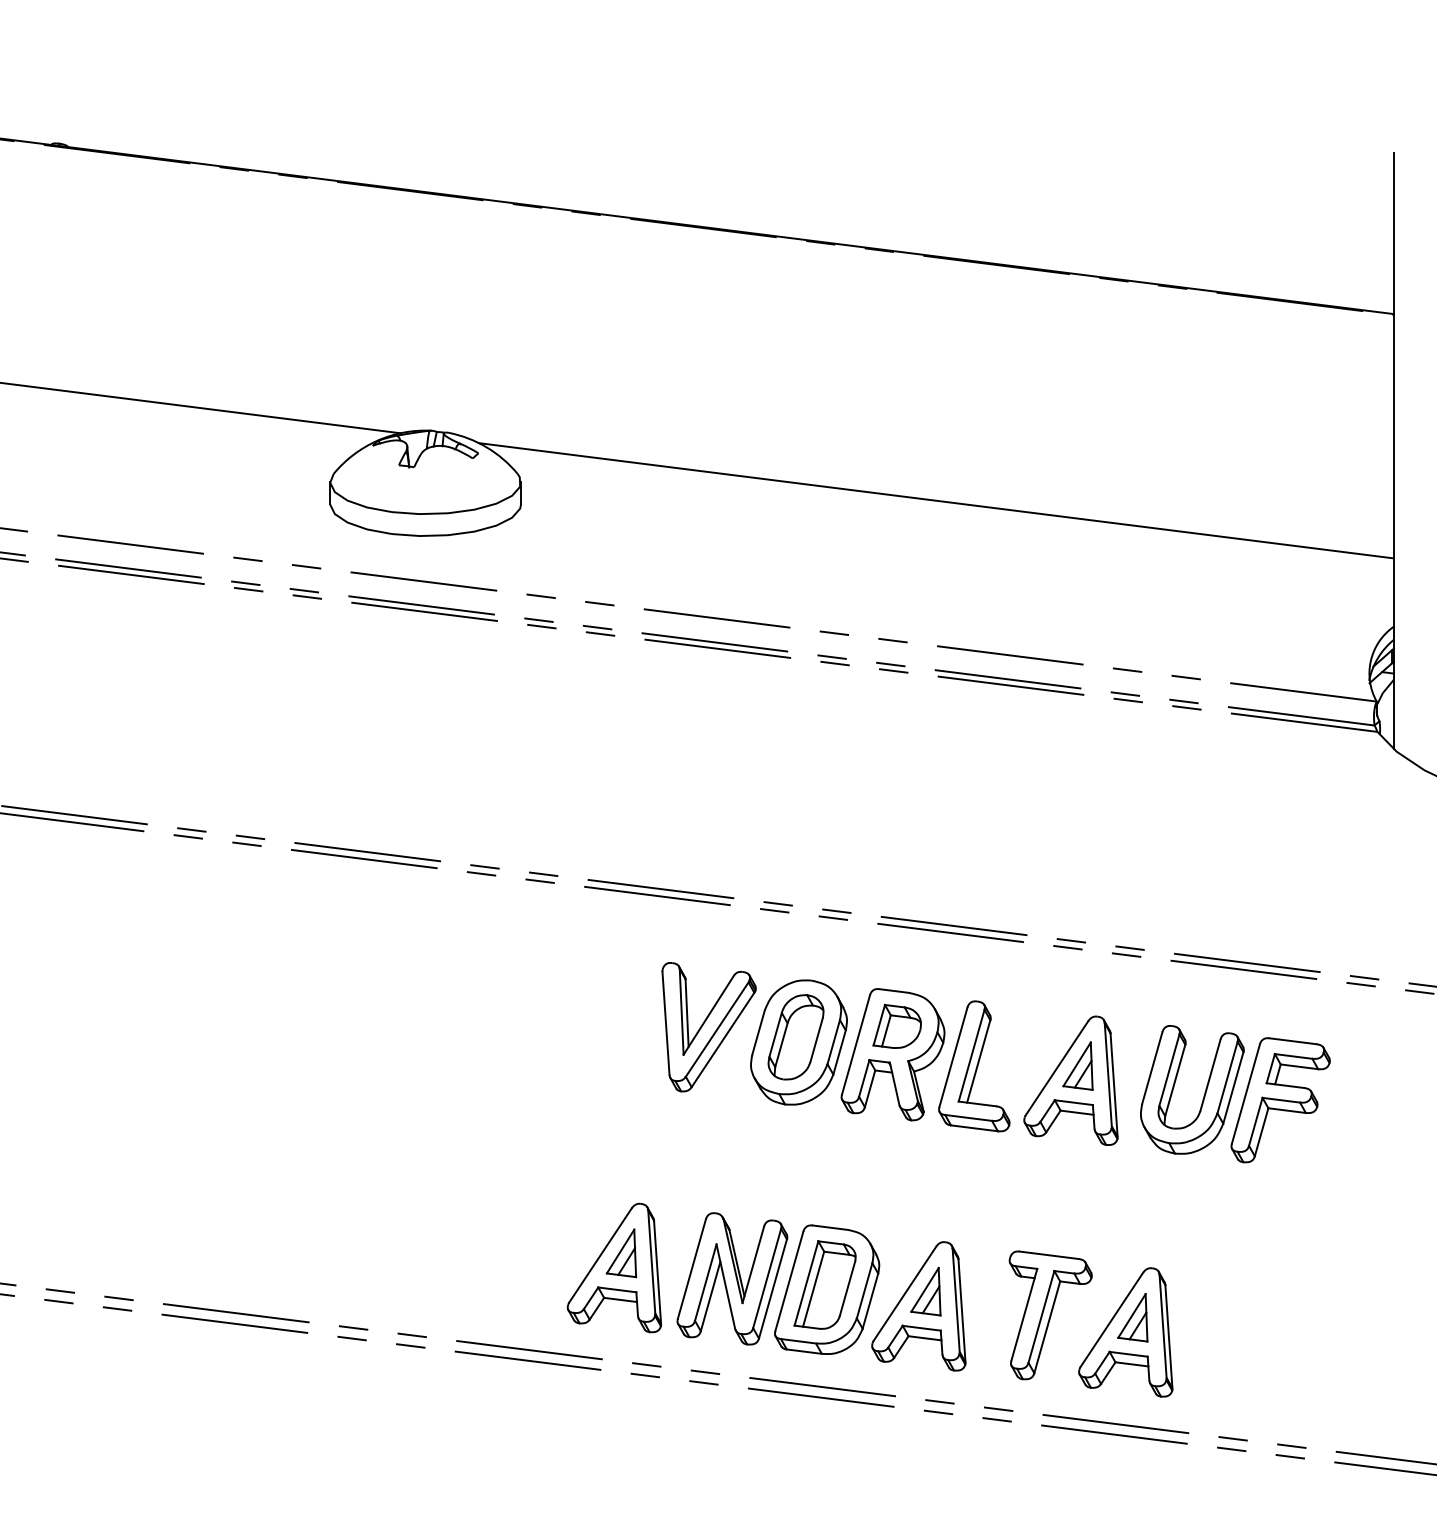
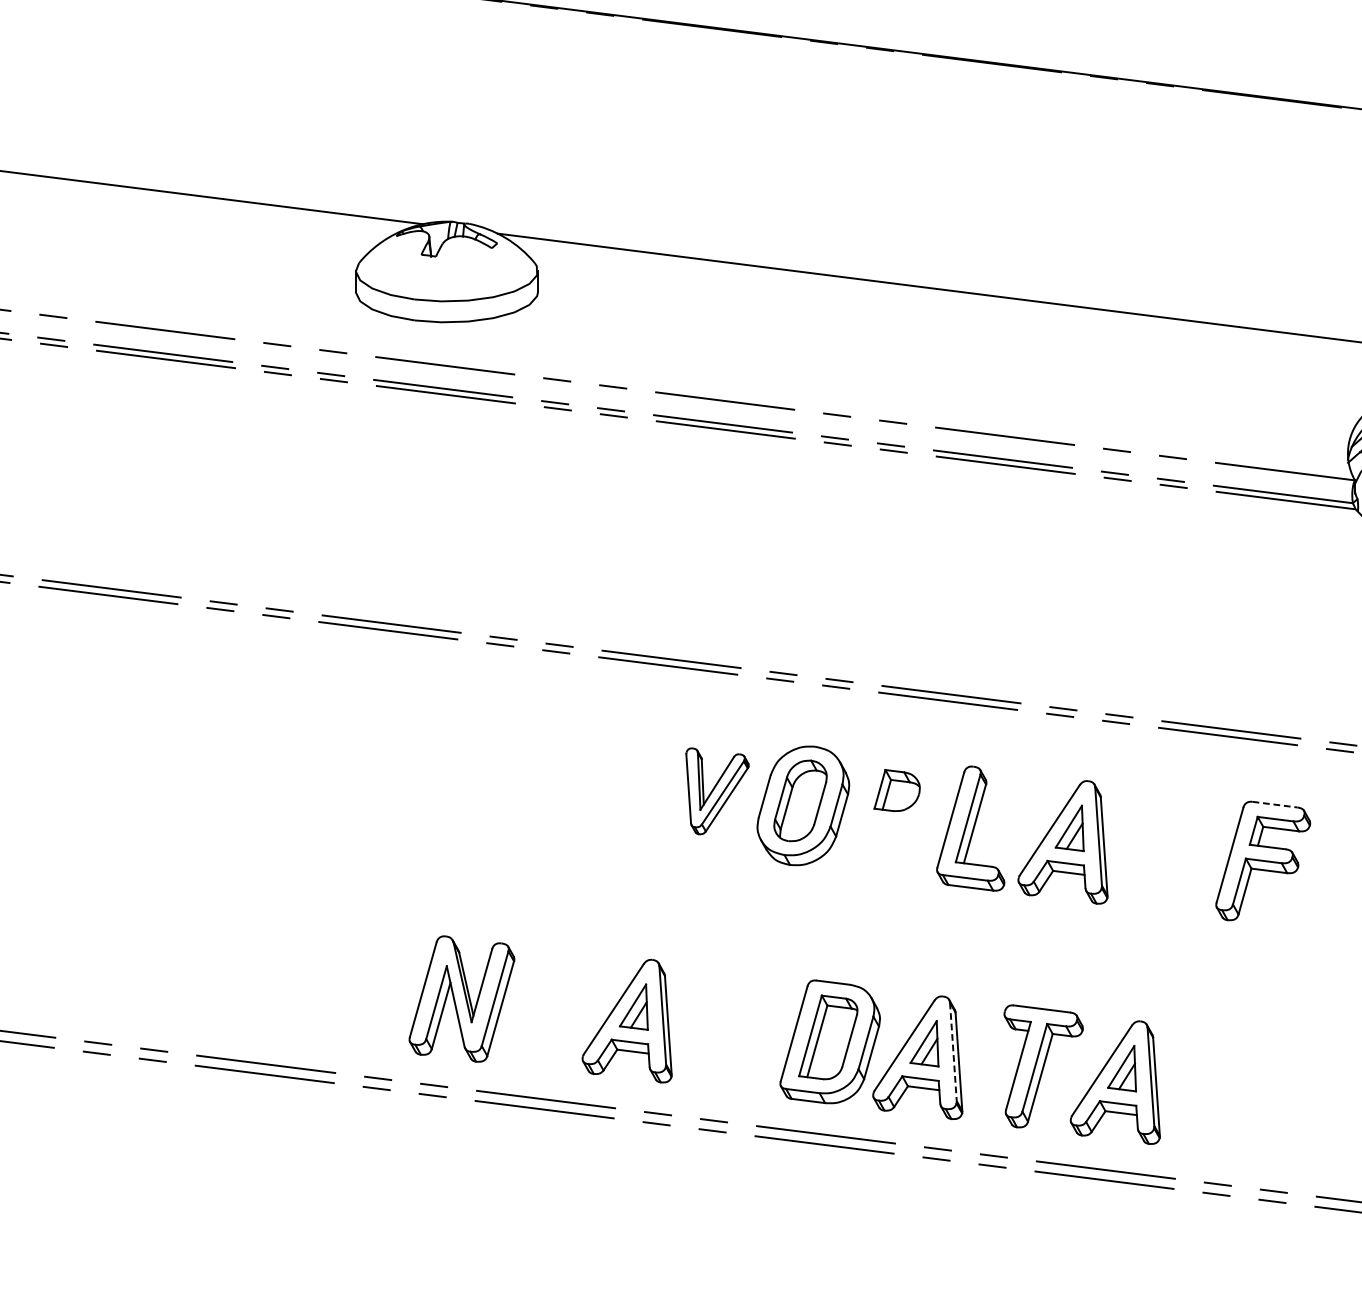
part: (708, 1027) -> (716, 791), size x0.7
line: (1293, 1041) -> (1275, 804), solid -> dashed
part: (892, 1054) -> (892, 817), removed
part: (1204, 1092) -> (1190, 853), removed
part: (732, 1278) -> (462, 998), moved
line: (956, 1300) -> (953, 1052), solid -> dashed

